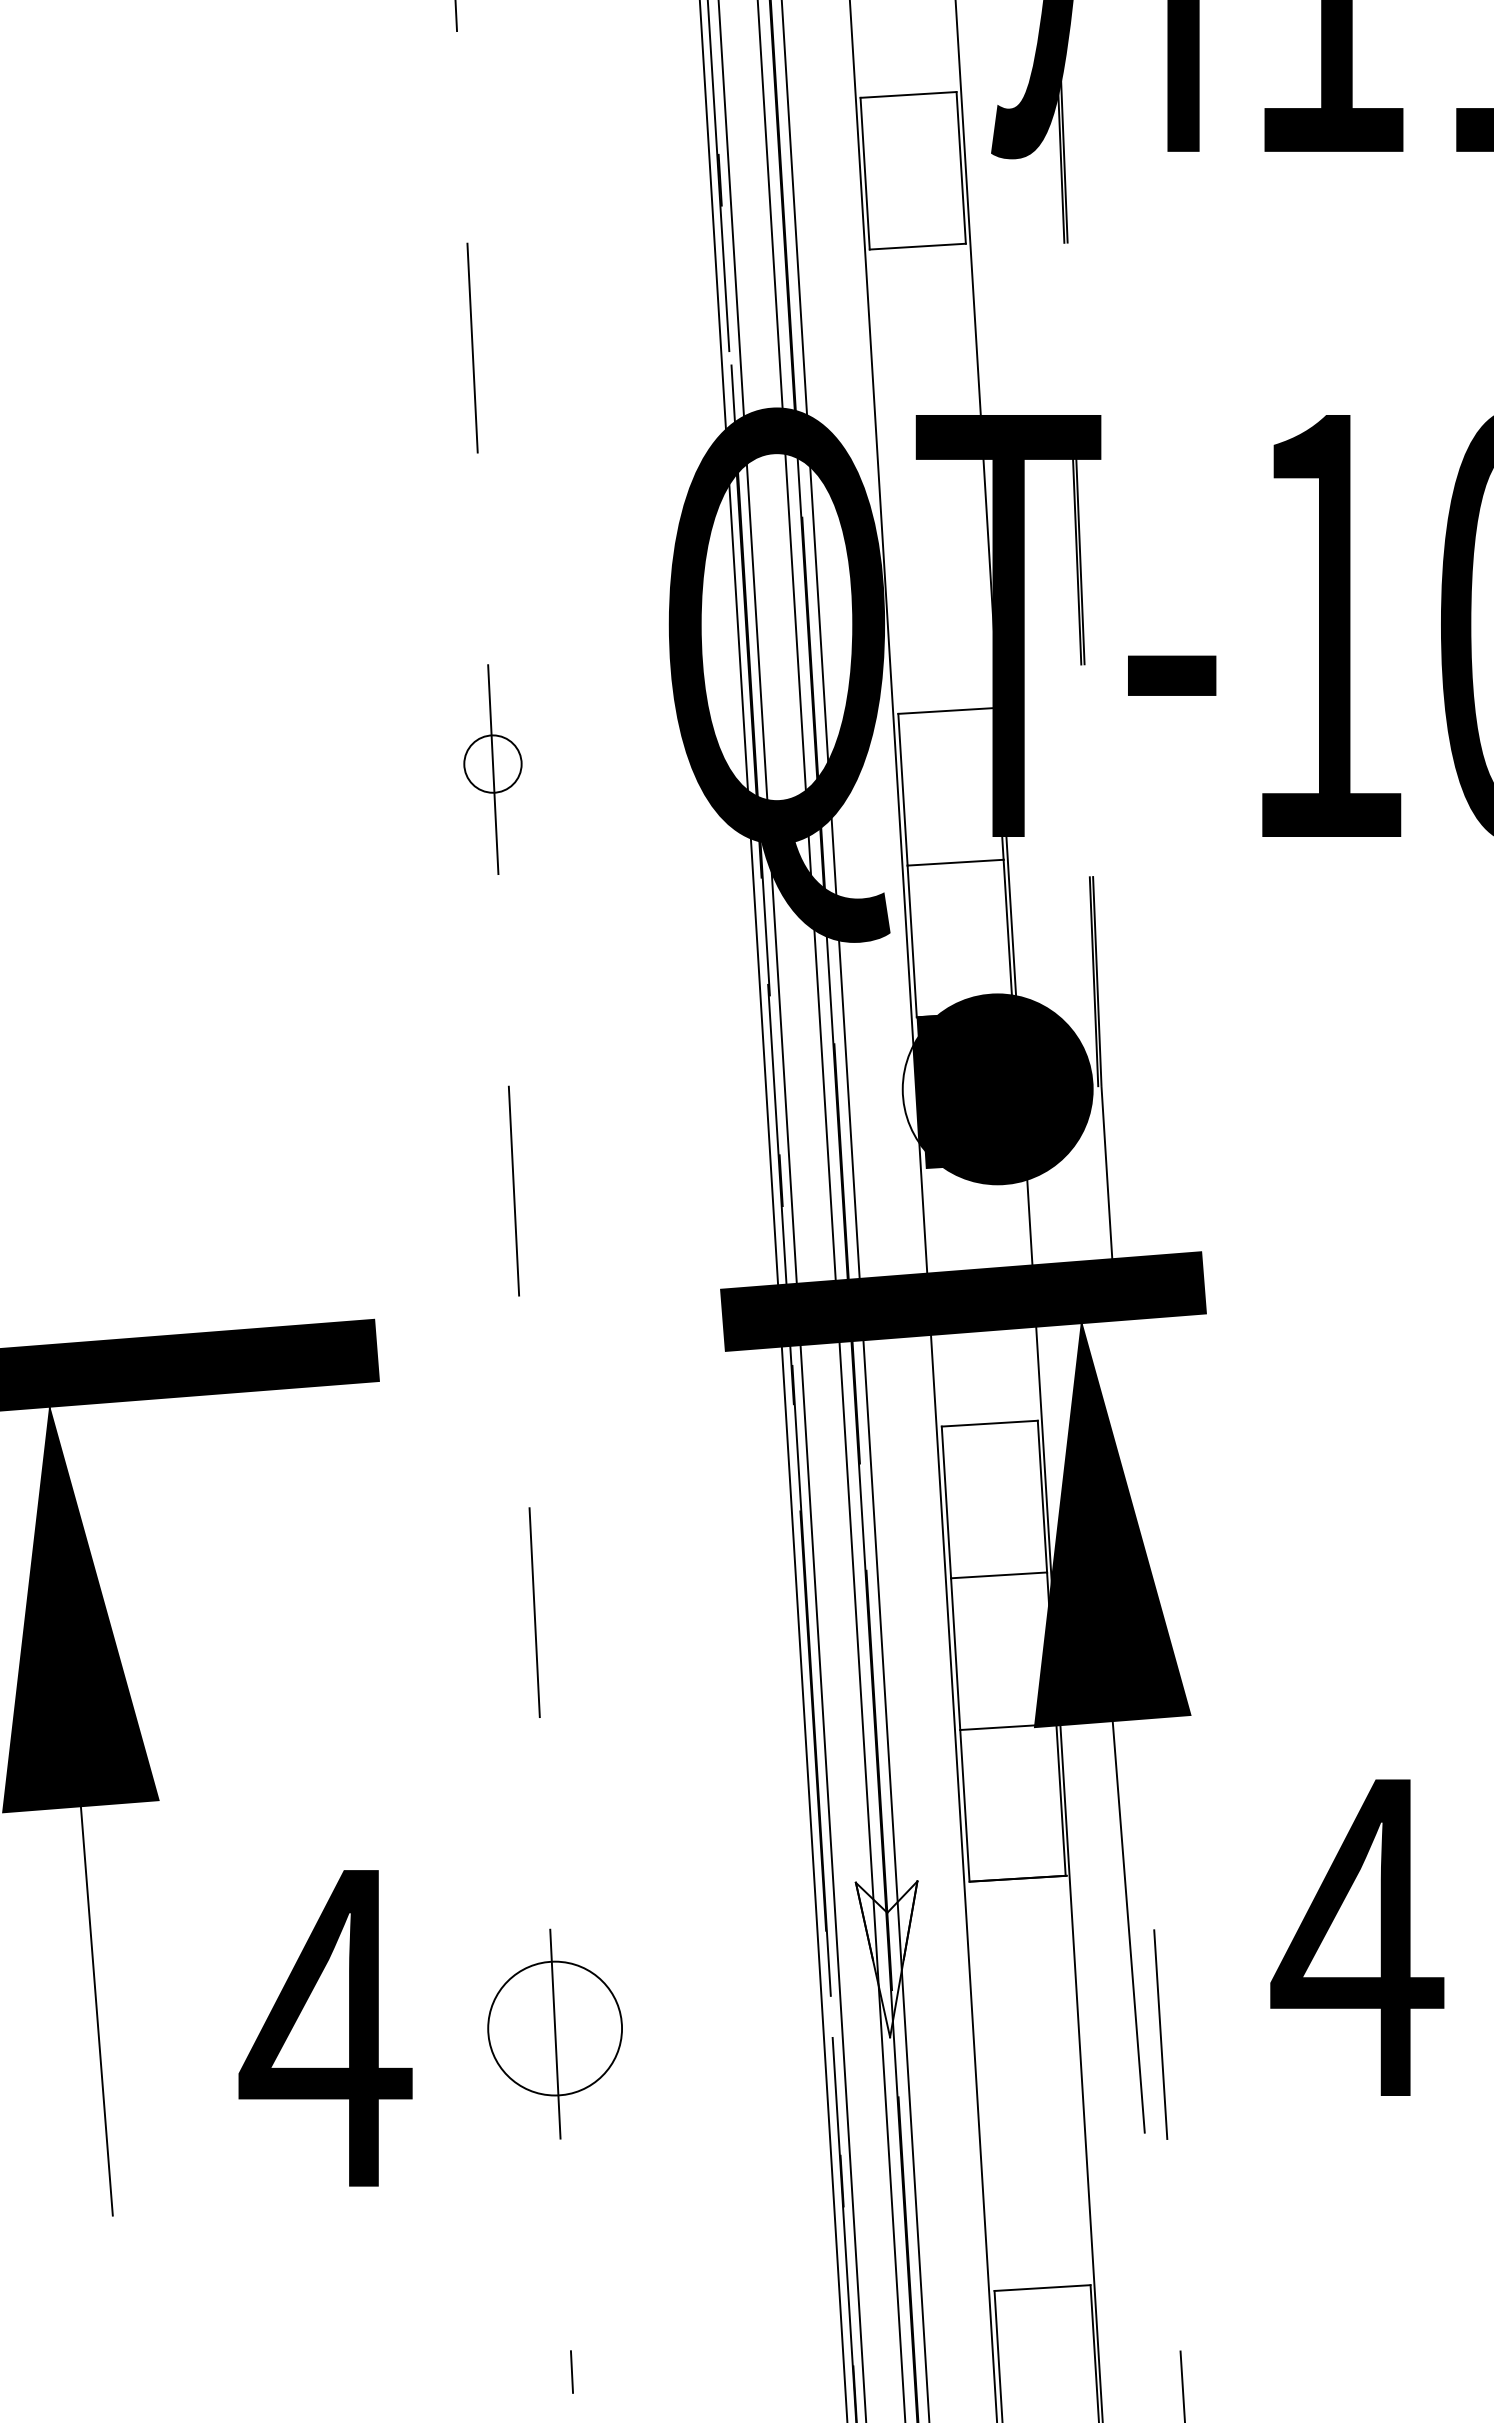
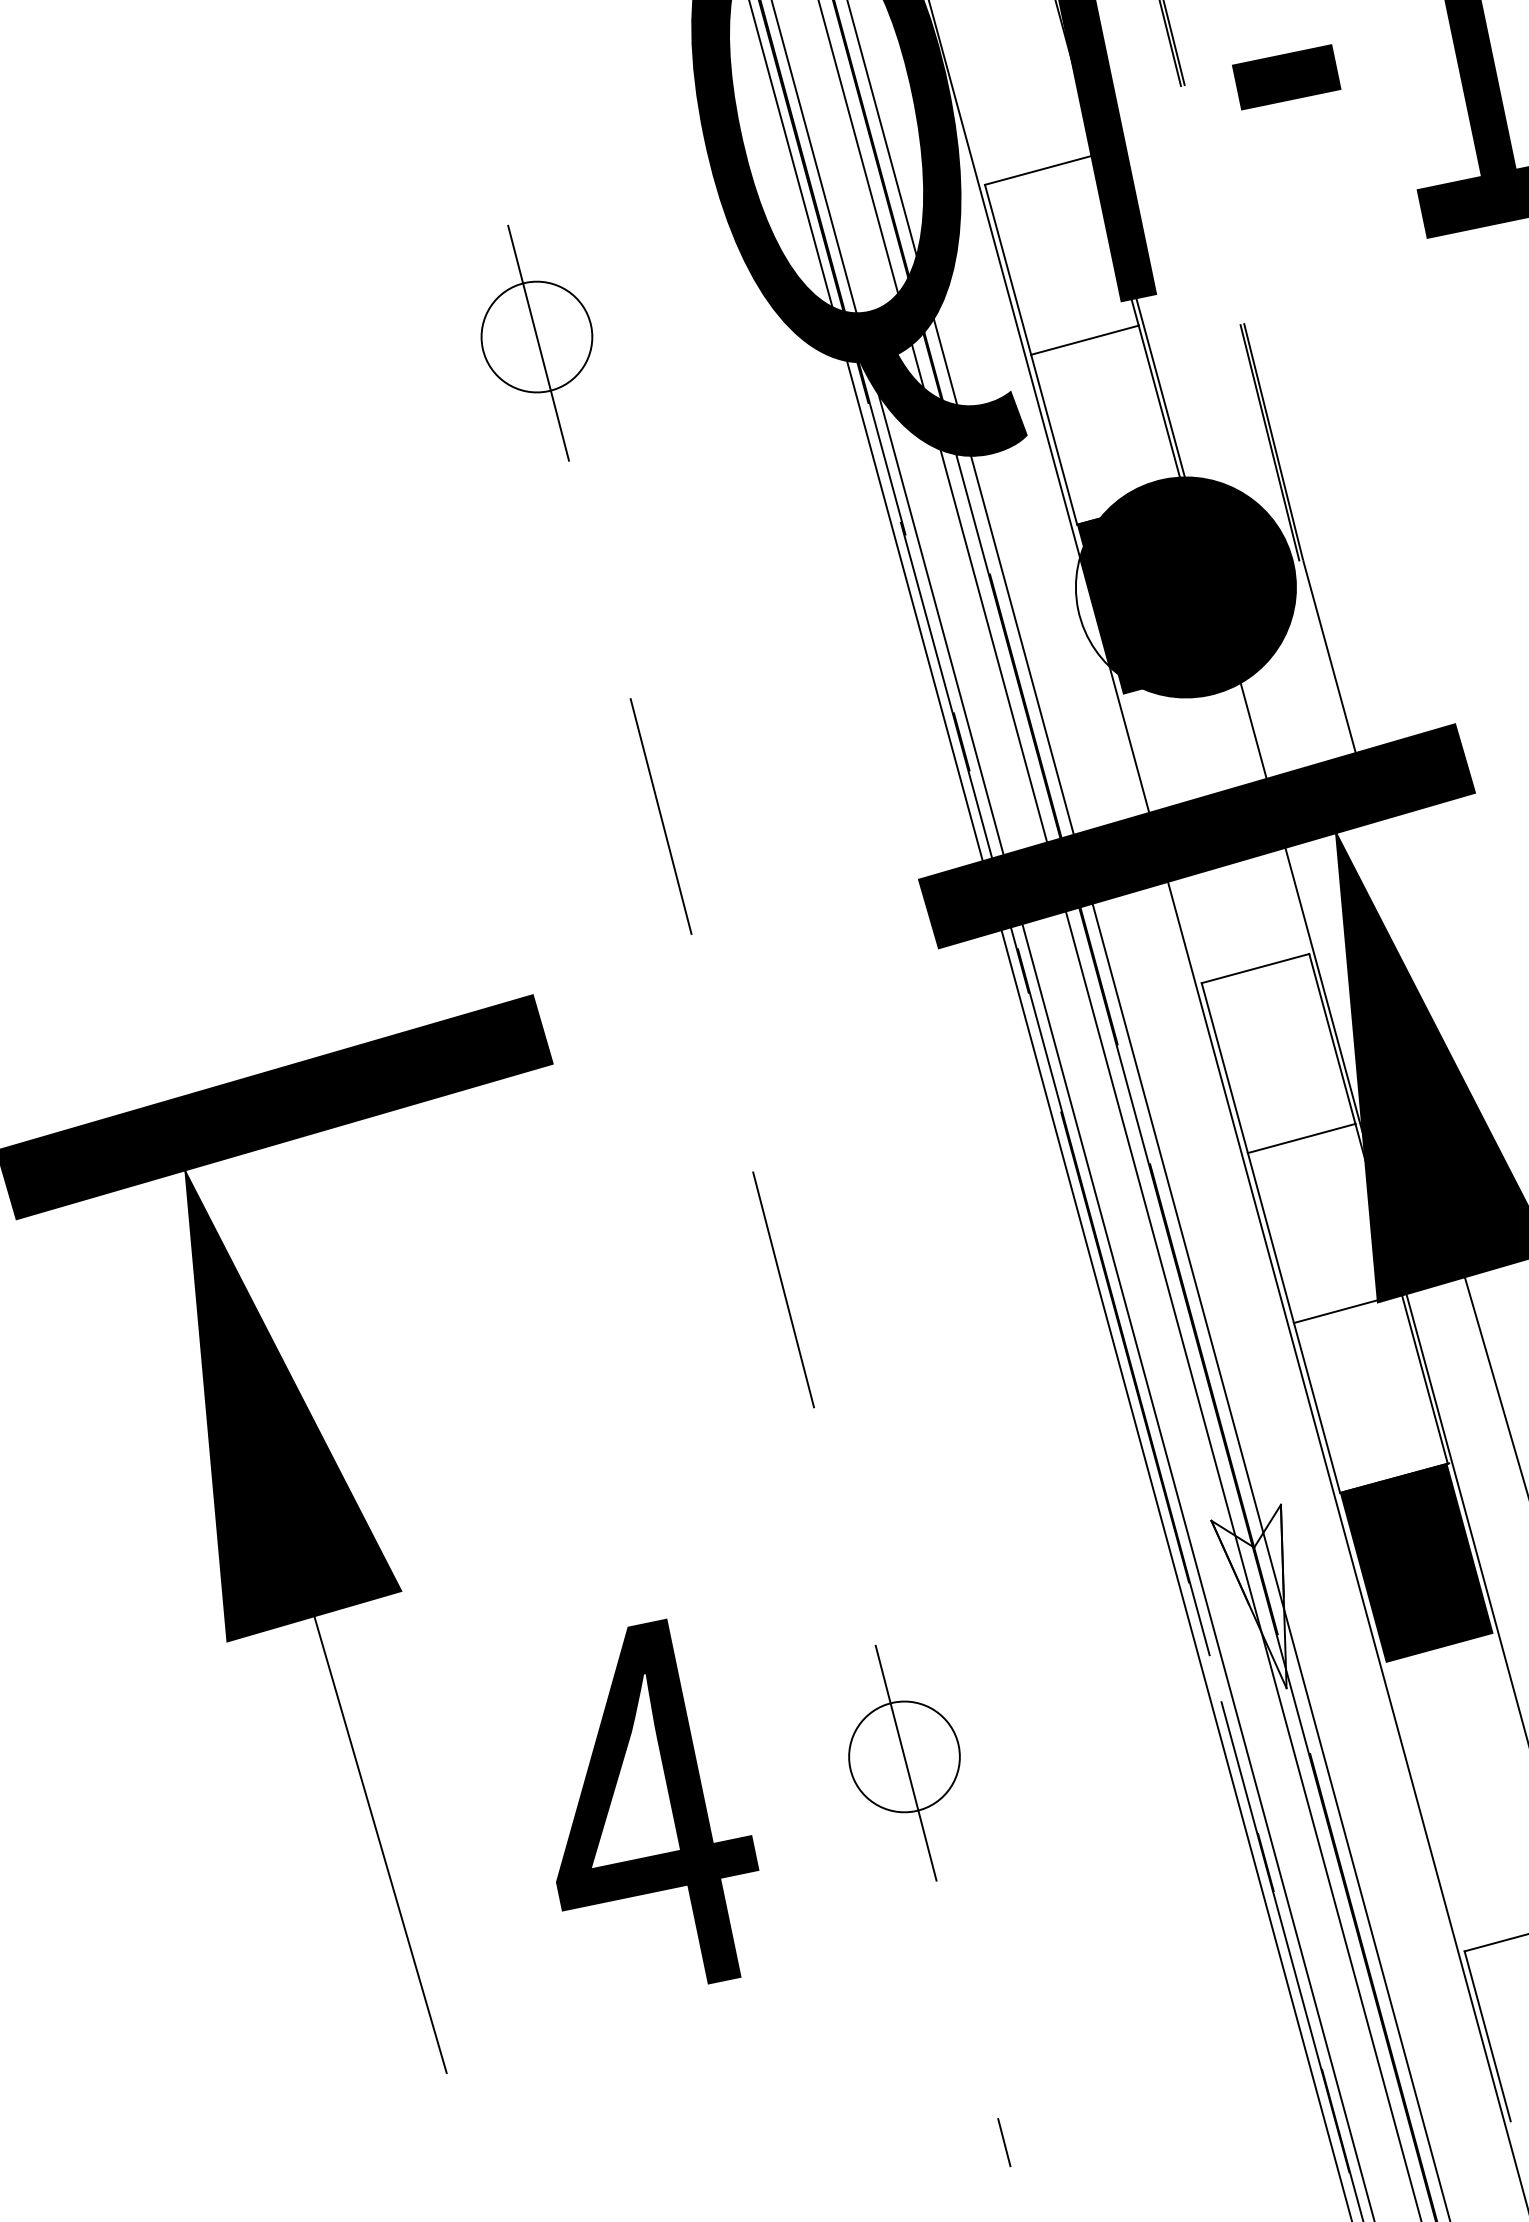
circle: (492, 763) -> (536, 336), size x1.67
fill: (1021, 1954) -> (1416, 1563), added
circle: (554, 2028) -> (903, 1756), size x0.71

